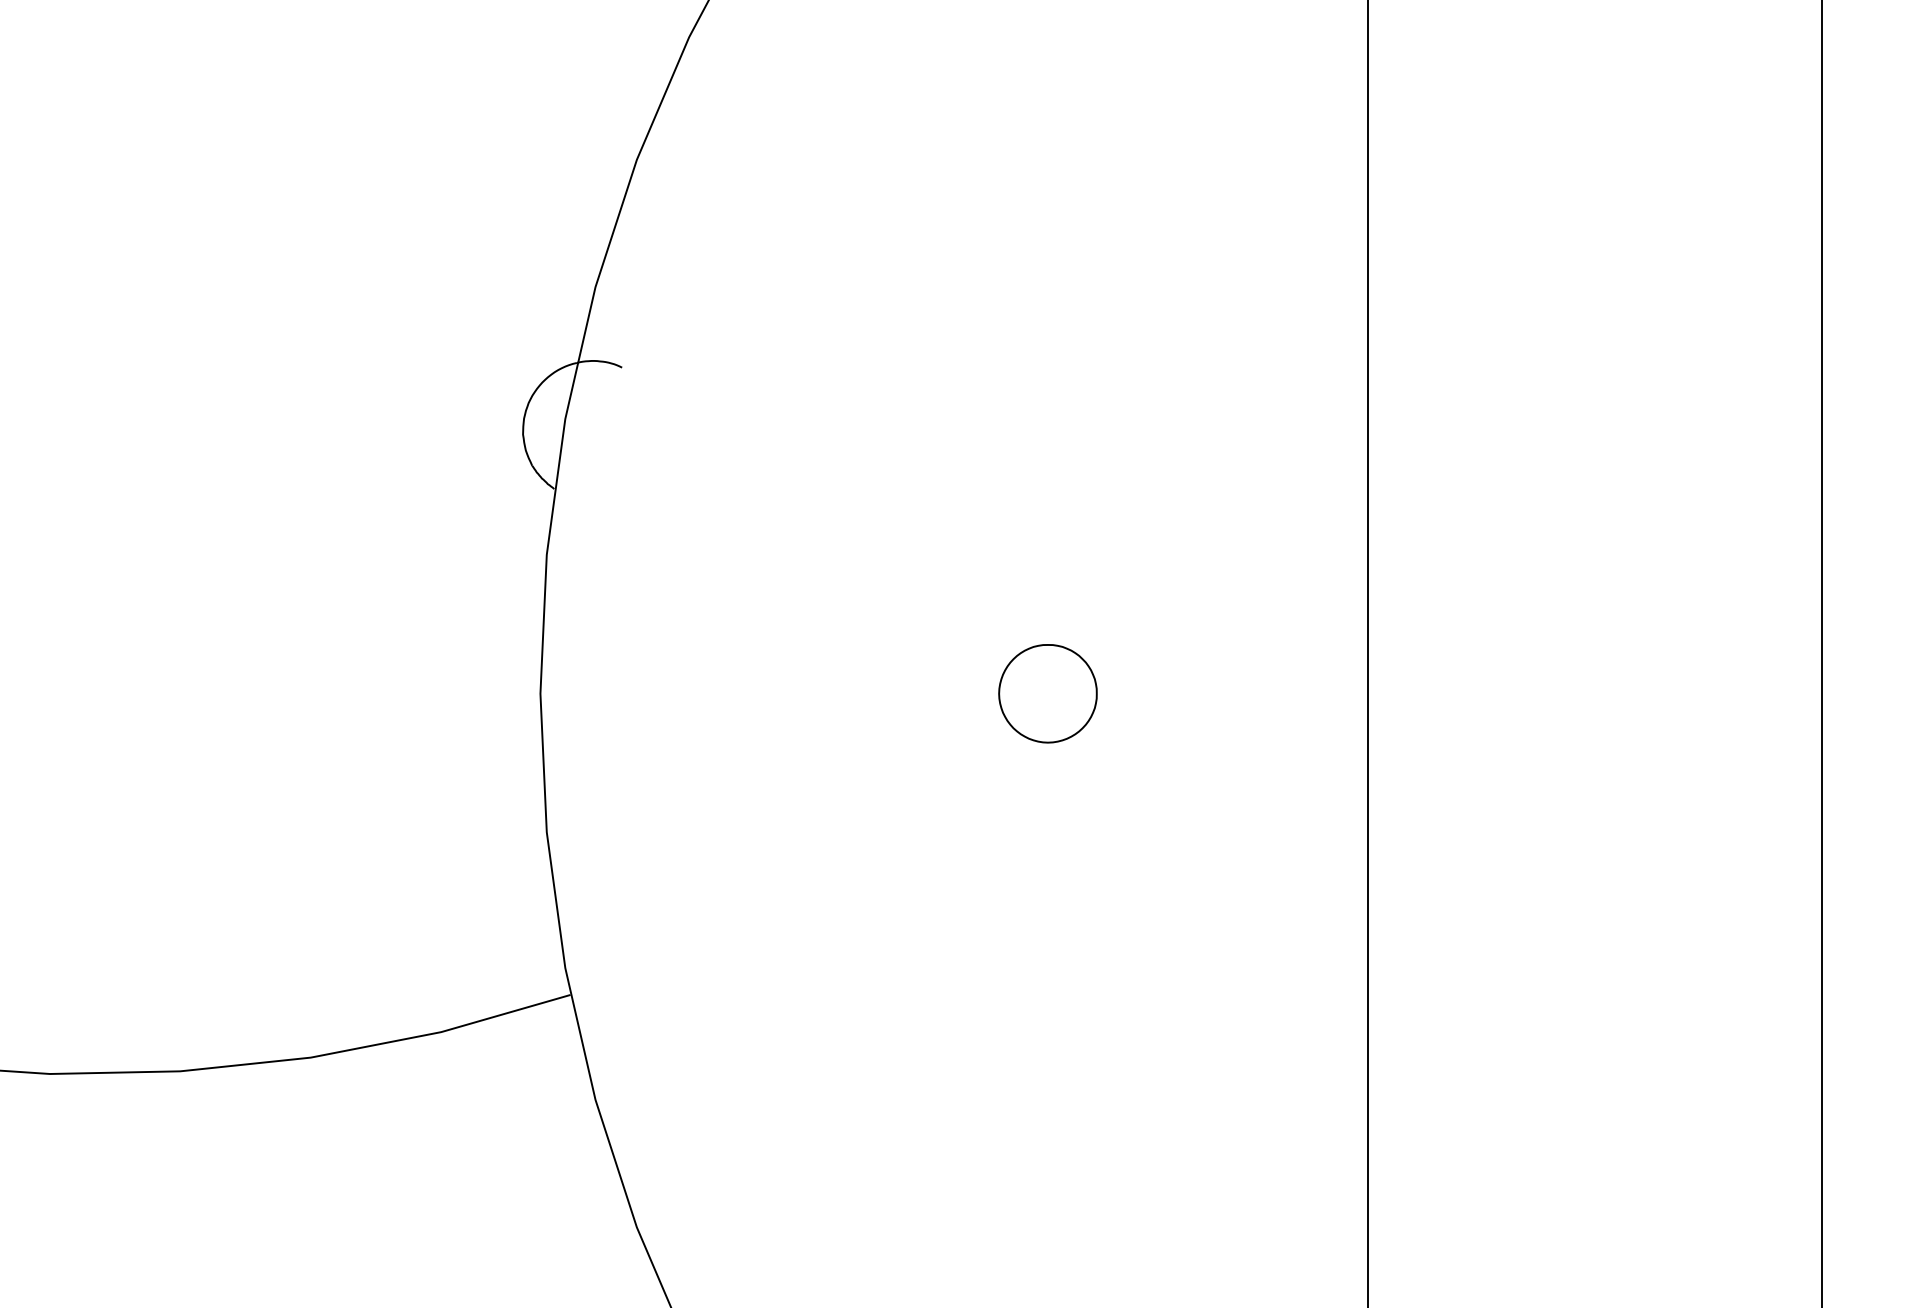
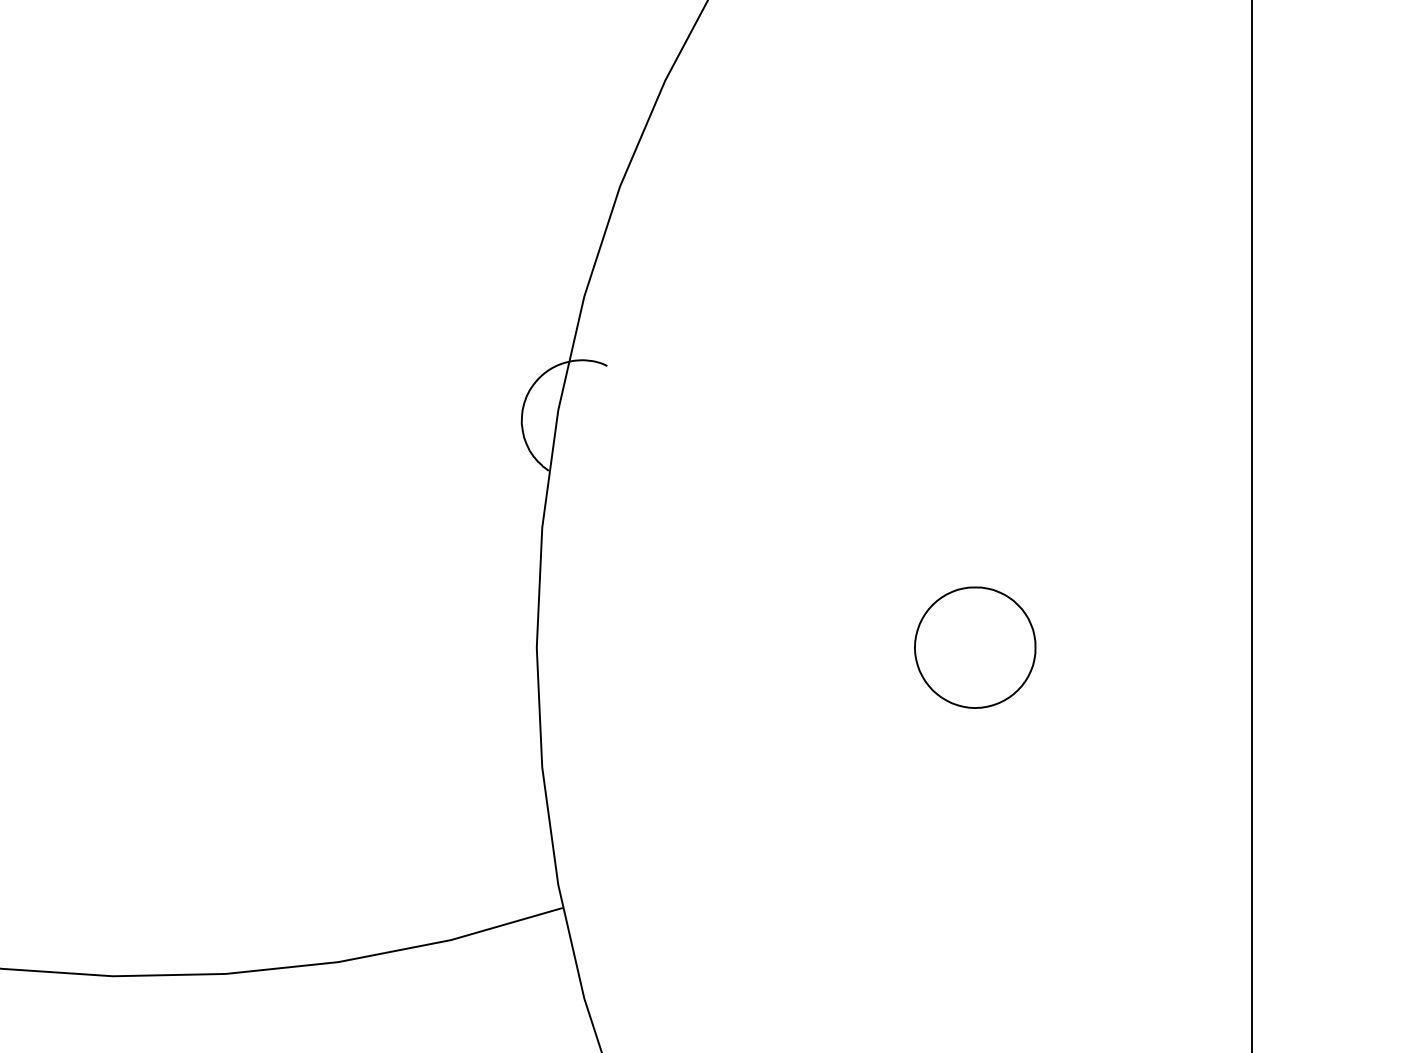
part: (1047, 693) -> (974, 647), size x1.43

